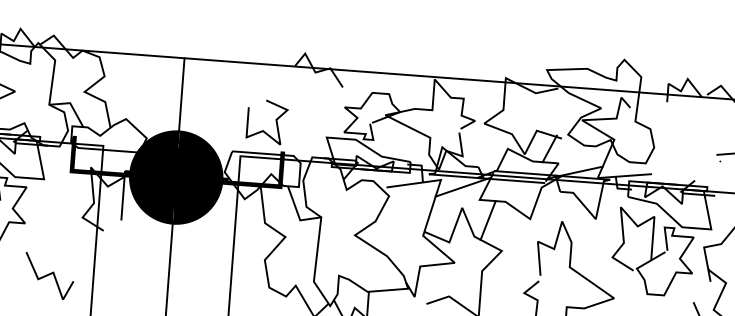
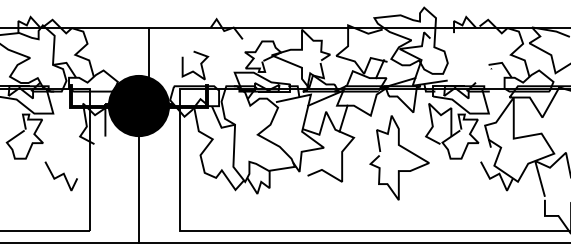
line: (181, 94) -> (148, 51), moved

